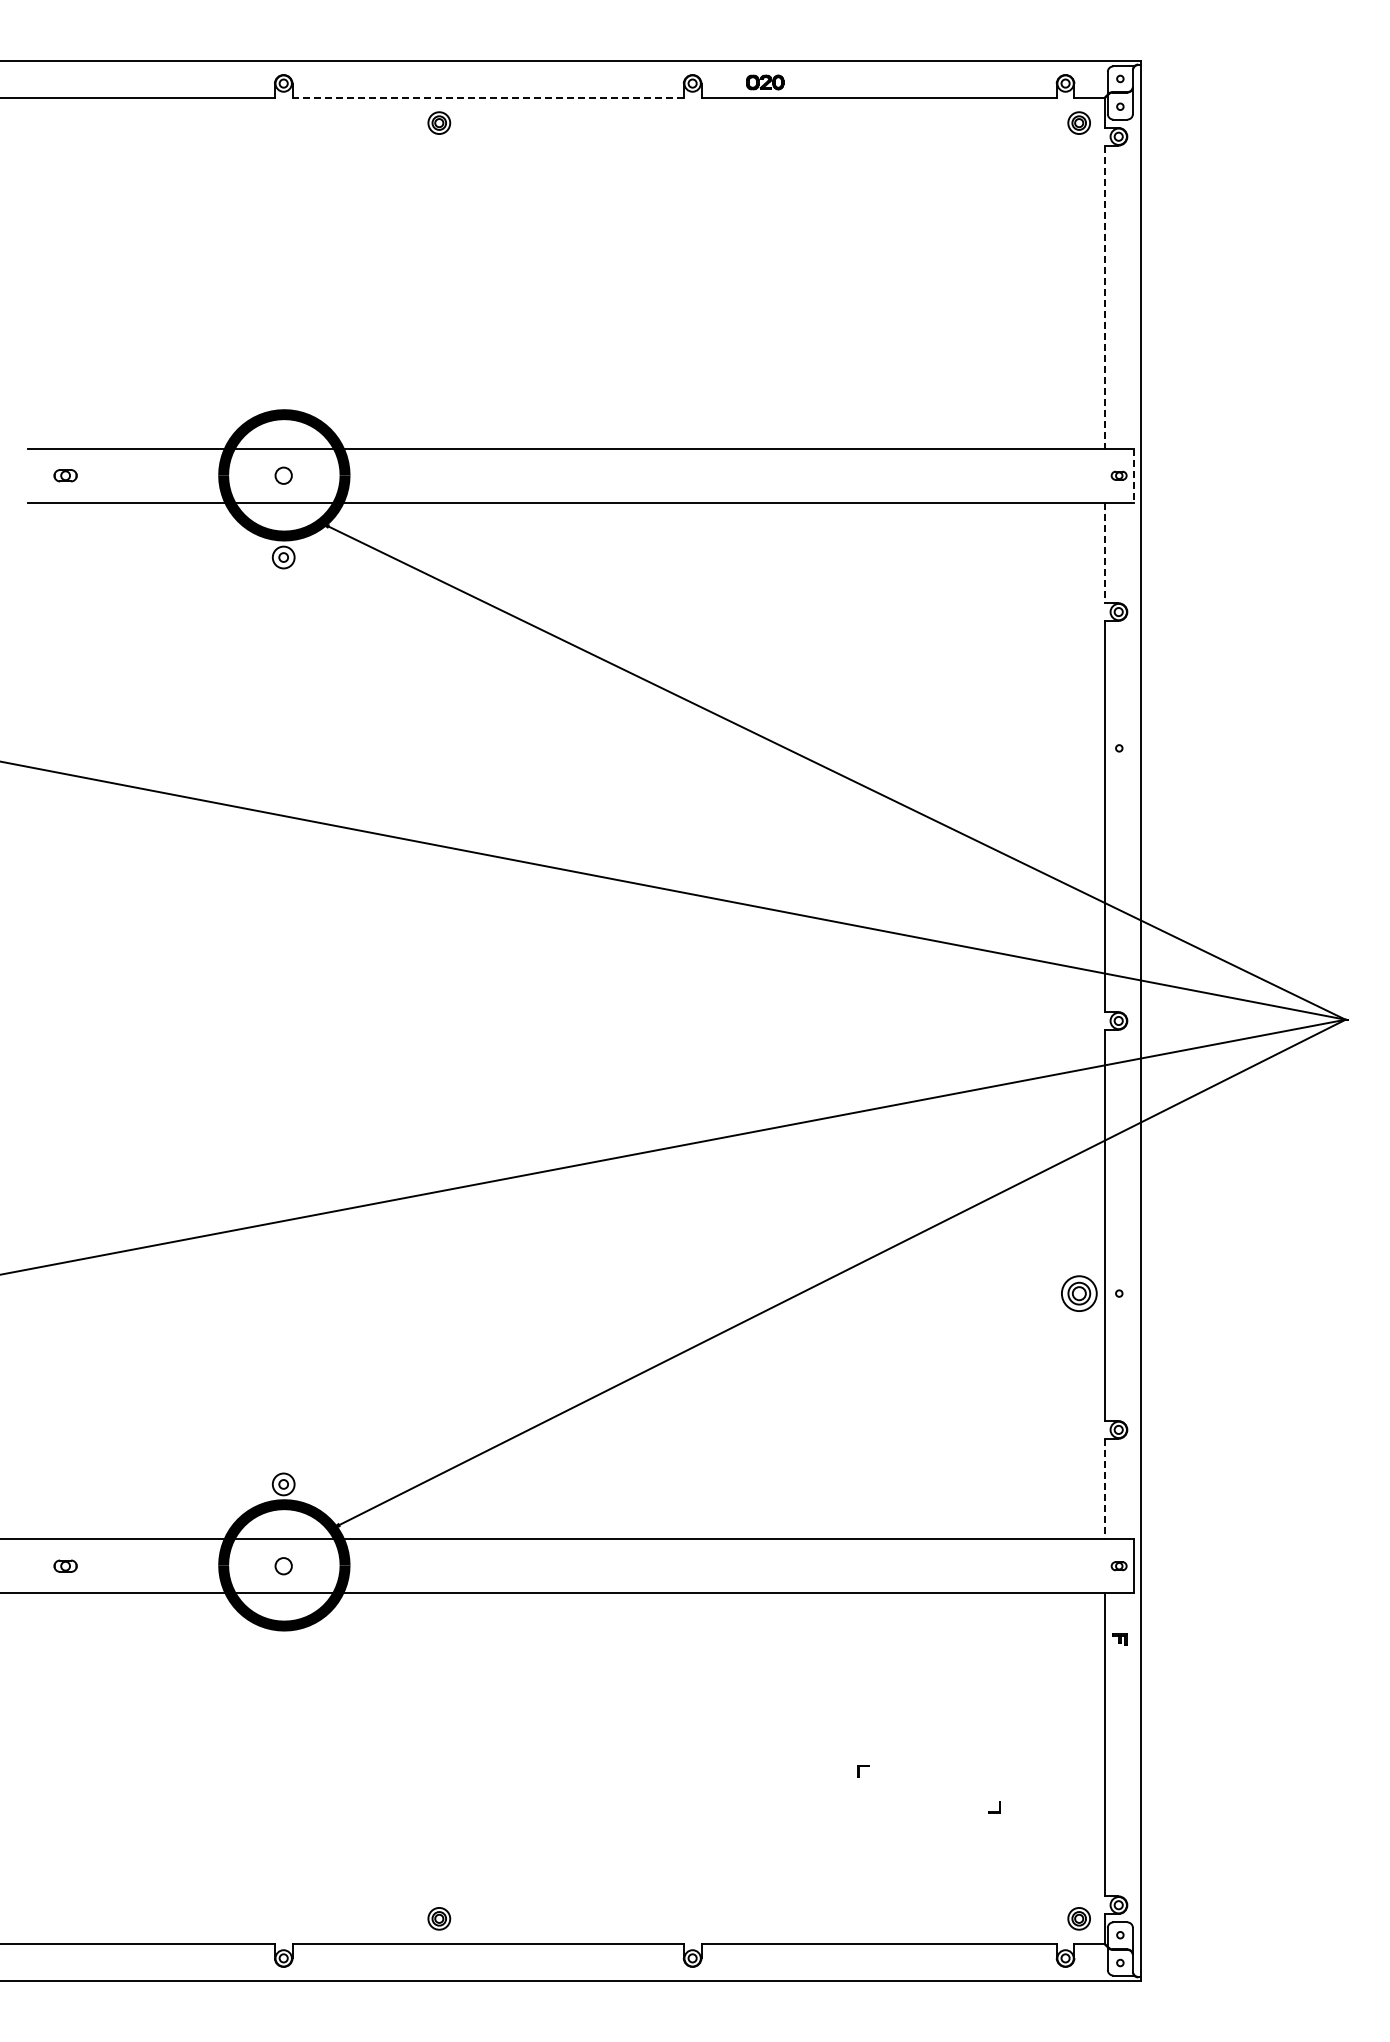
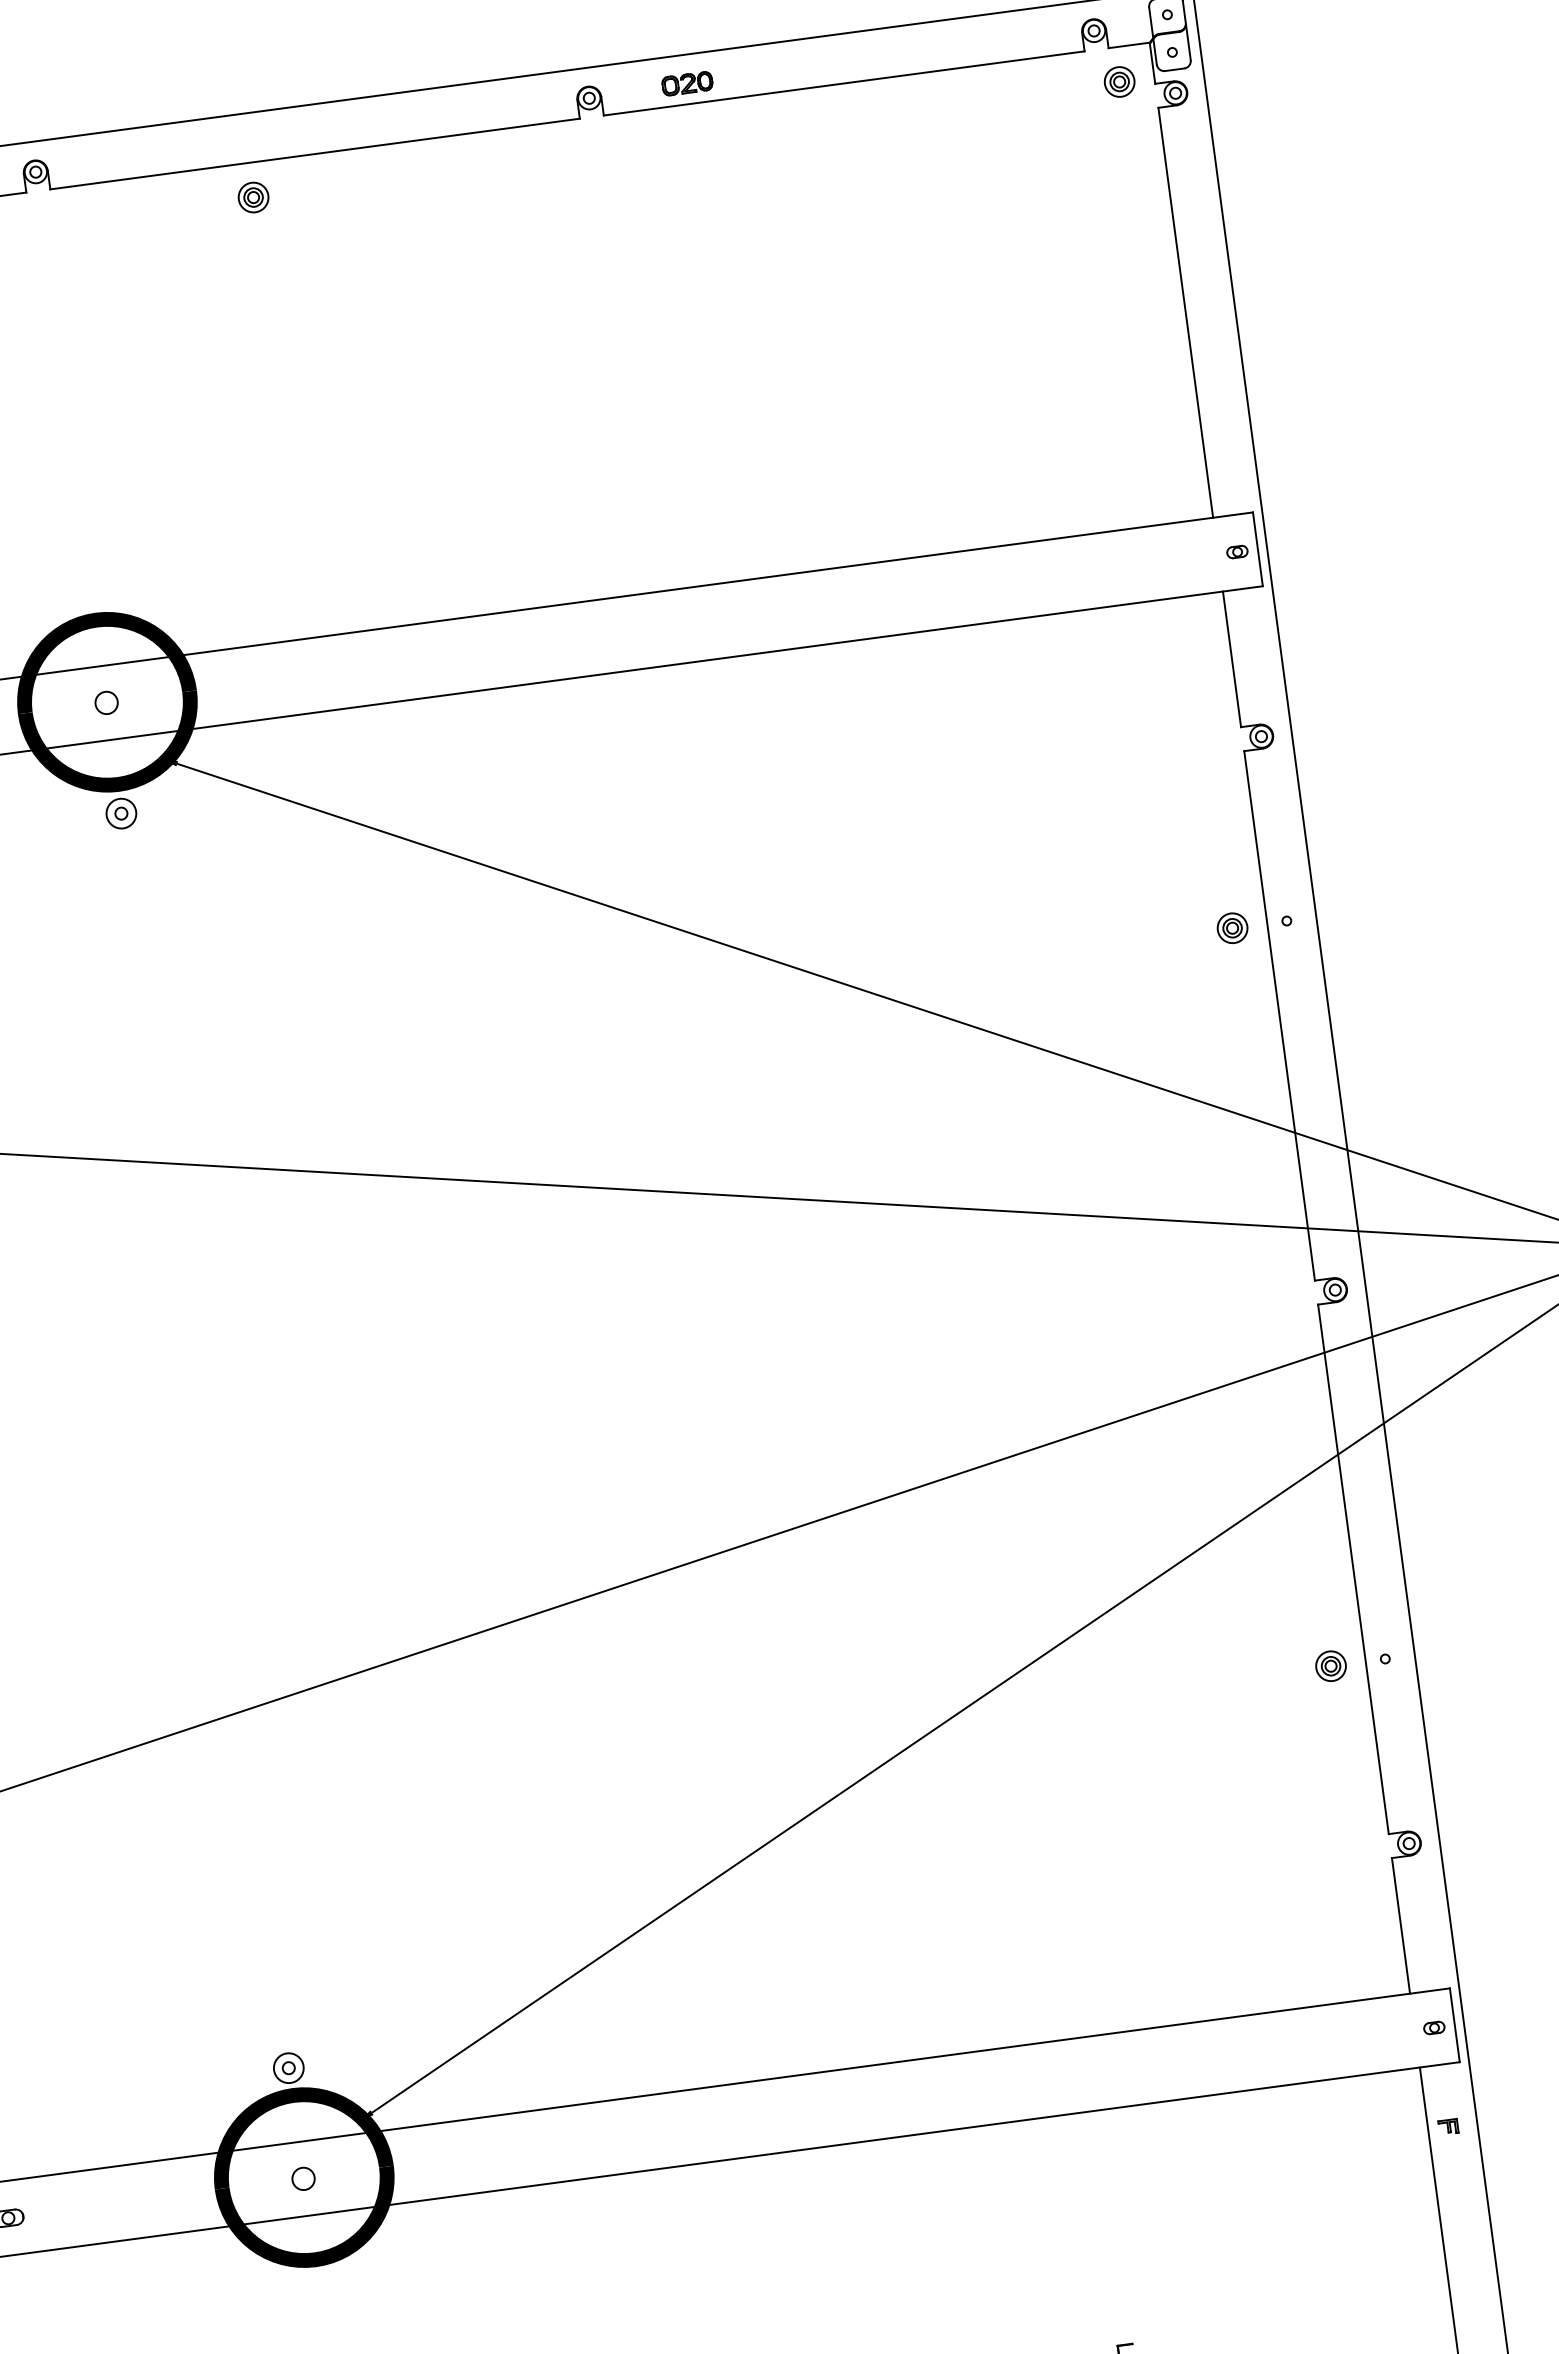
line: (488, 97) -> (315, 153), dashed -> solid
line: (1104, 297) -> (1185, 313), dashed -> solid
line: (1134, 476) -> (1258, 550), dashed -> solid
line: (1104, 553) -> (1231, 659), dashed -> solid
part: (1078, 748) -> (1231, 928), added
part: (1078, 1293) -> (1330, 1666), size x0.62
line: (1104, 1489) -> (1400, 1926), dashed -> solid

